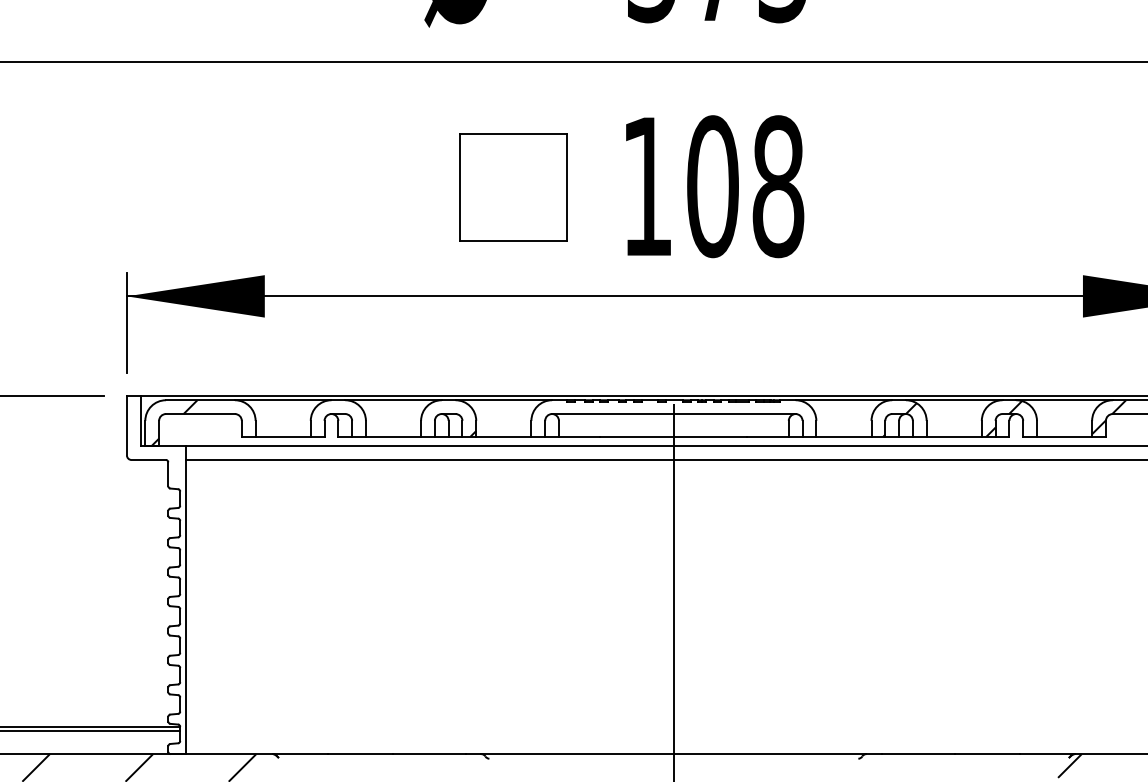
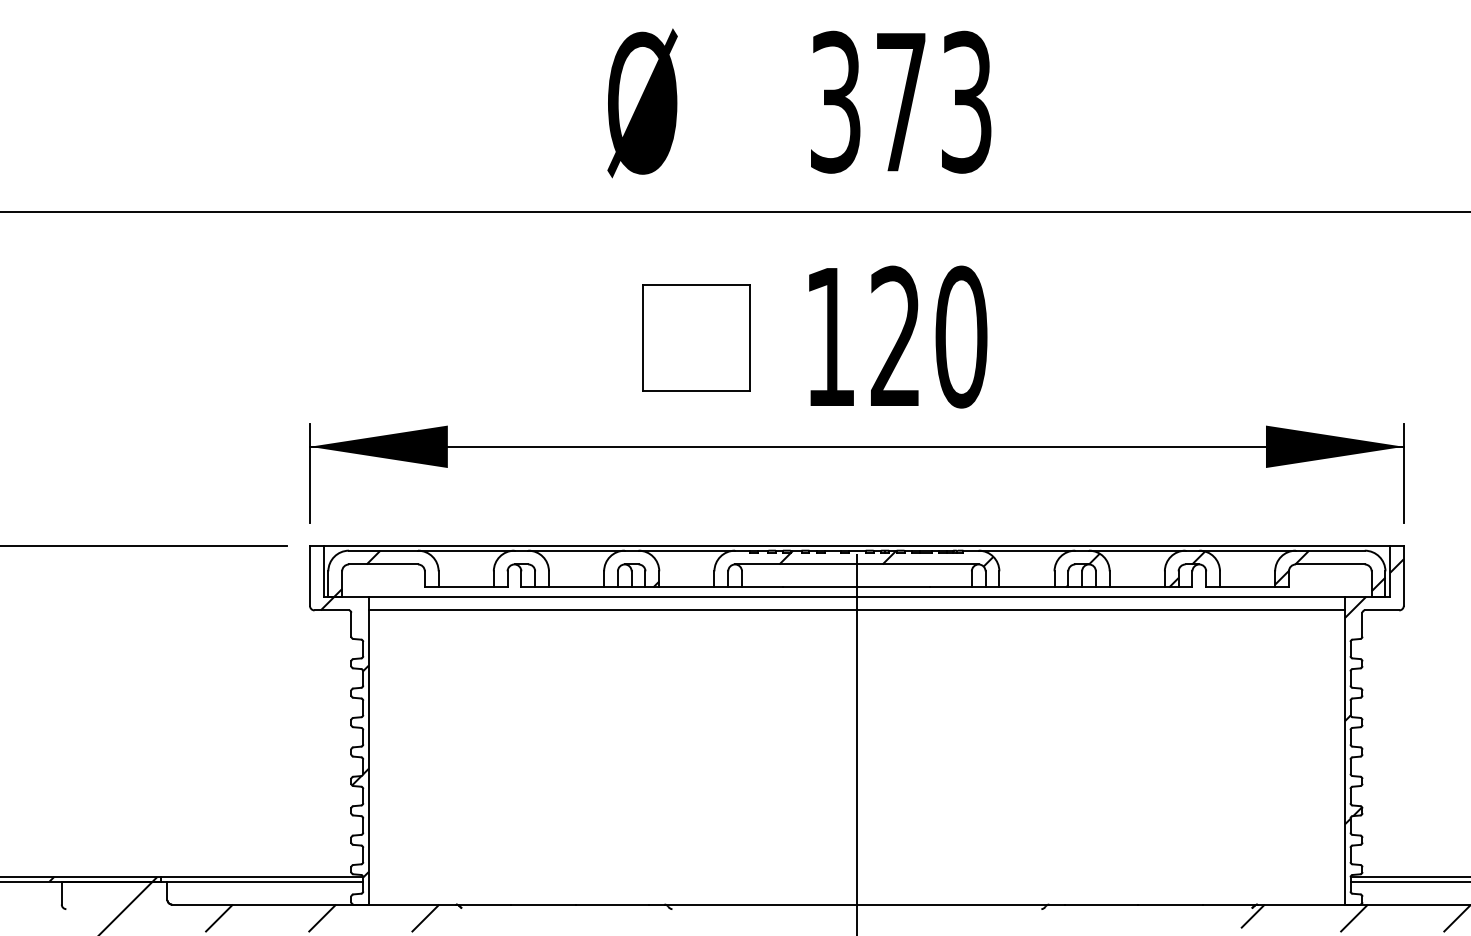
text: (745, 186) -> (928, 336), 108 -> 120
hatch: (703, 408) -> (886, 558), added
hatch: (161, 586) -> (344, 736), added

